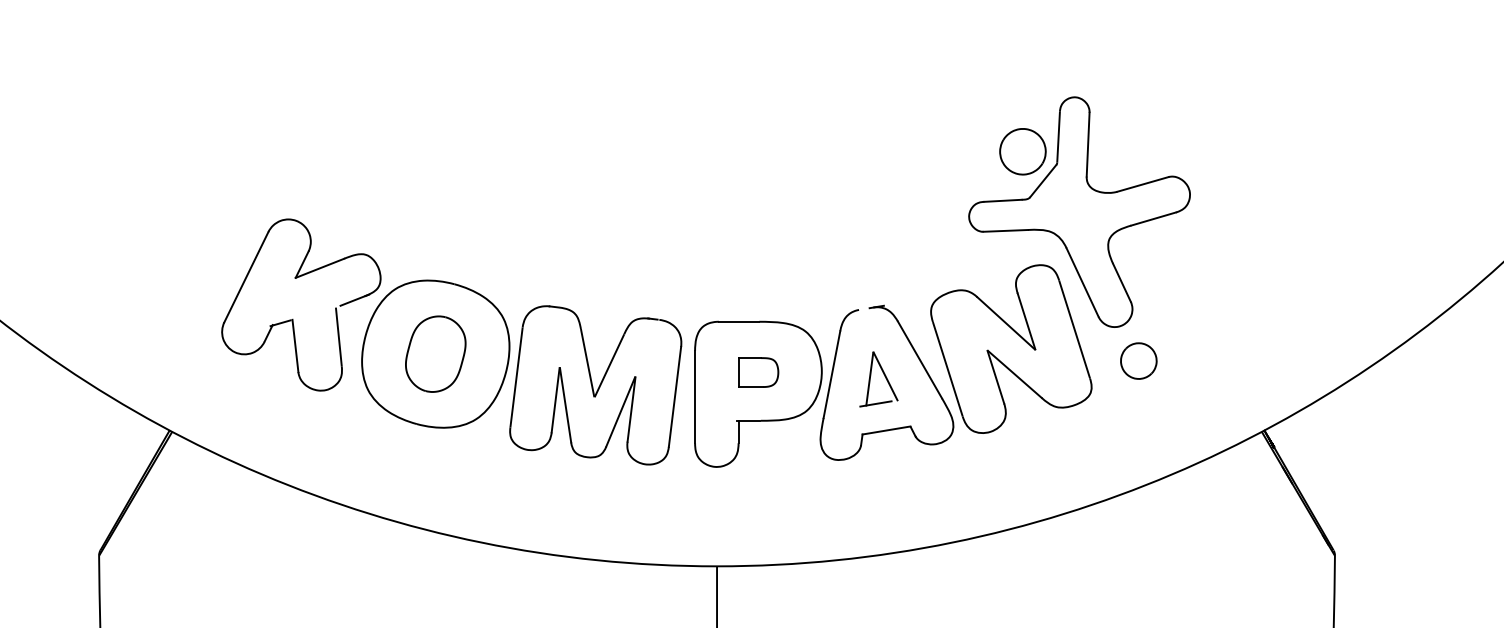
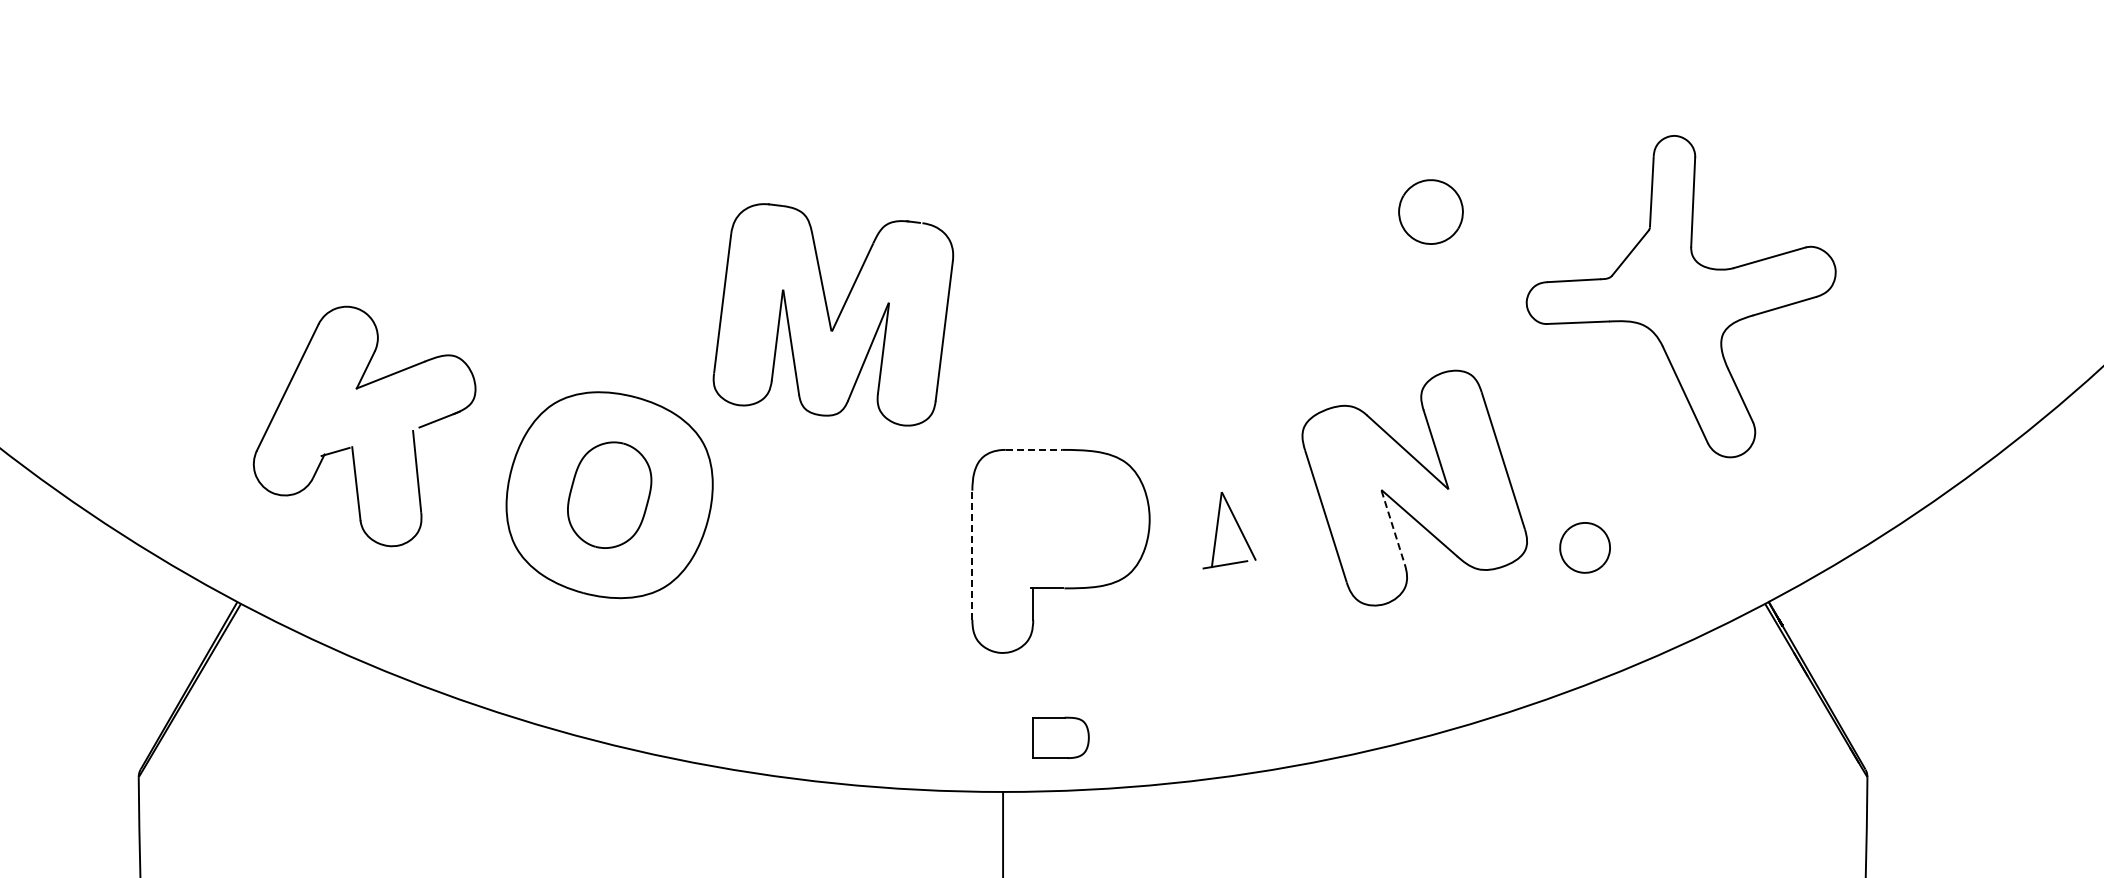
part: (1079, 212) -> (1680, 296), moved
part: (293, 319) -> (353, 446), moved
line: (739, 321) -> (1034, 449), solid -> dashed
part: (1138, 360) -> (1584, 547), moved
part: (921, 363) -> (1288, 508), removed
part: (758, 372) -> (1060, 737), moved
line: (996, 377) -> (1393, 527), solid -> dashed
part: (595, 385) -> (833, 314), moved
line: (695, 397) -> (972, 555), solid -> dashed

